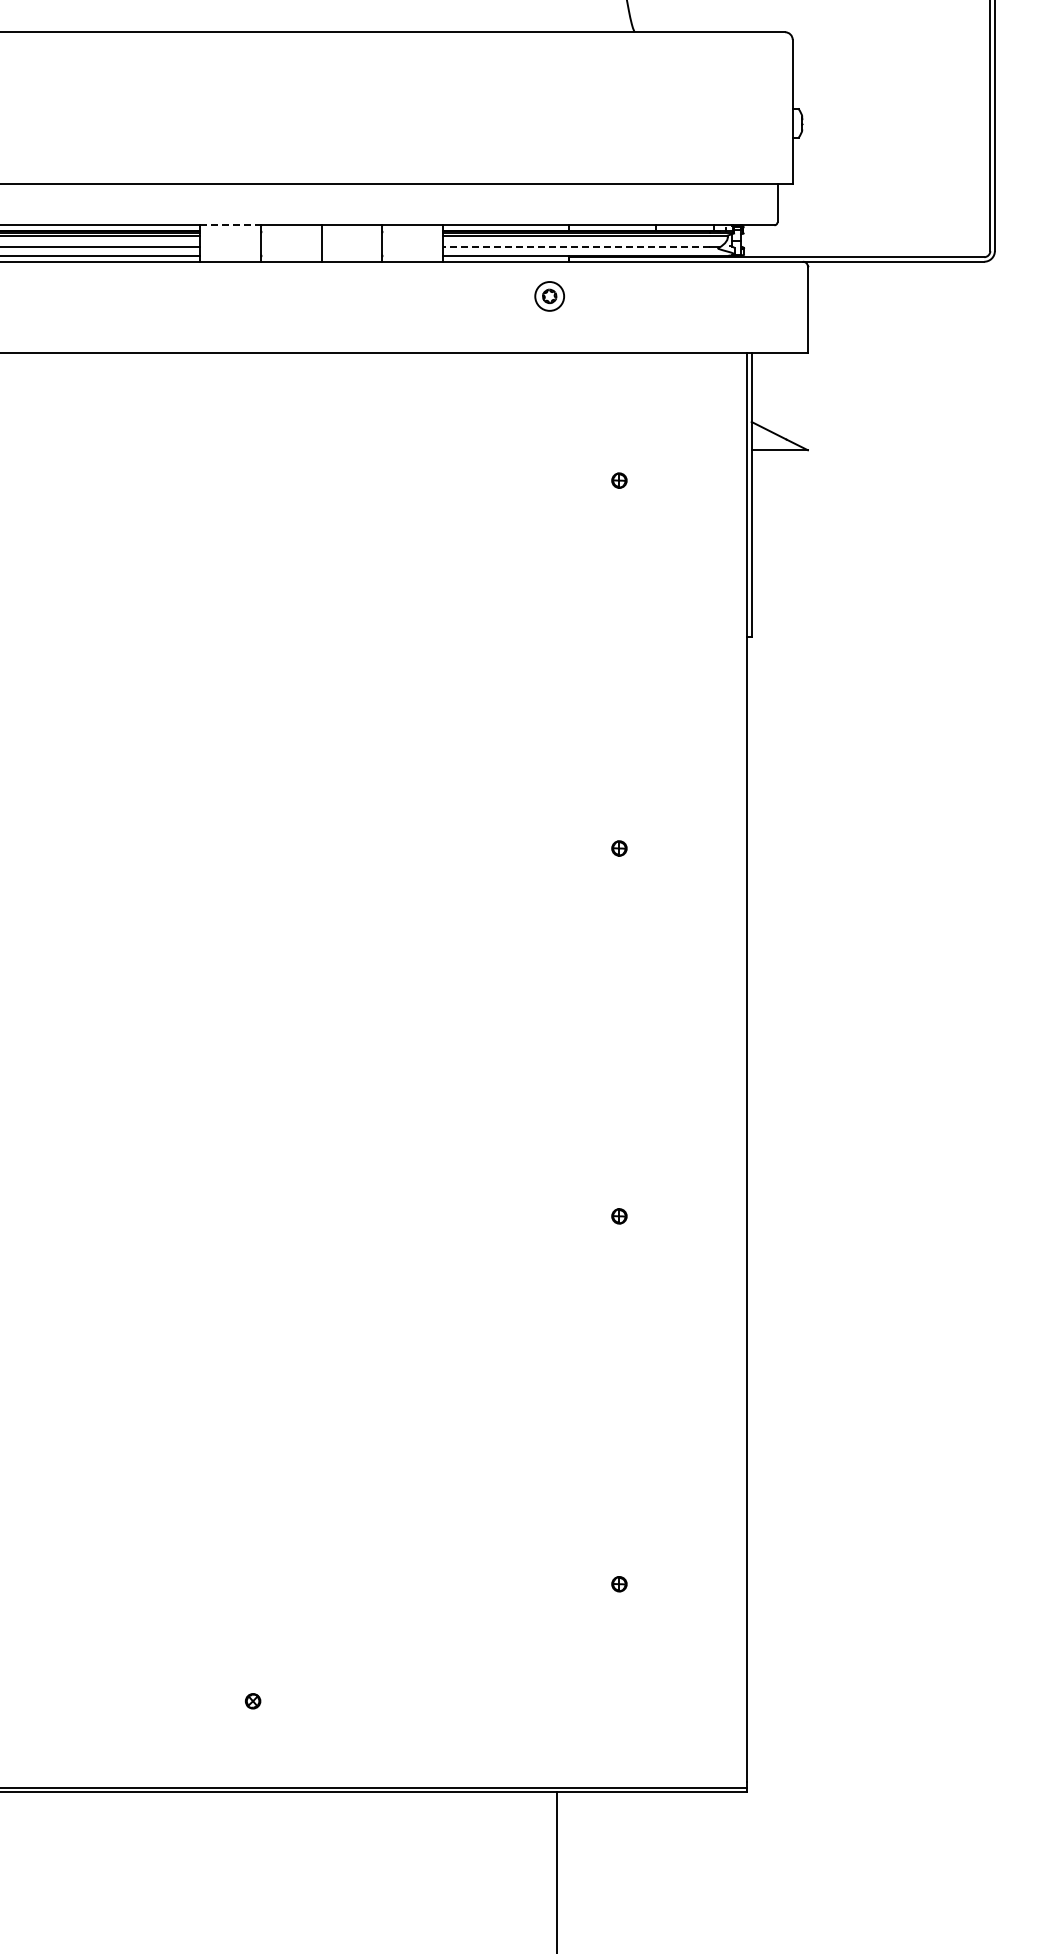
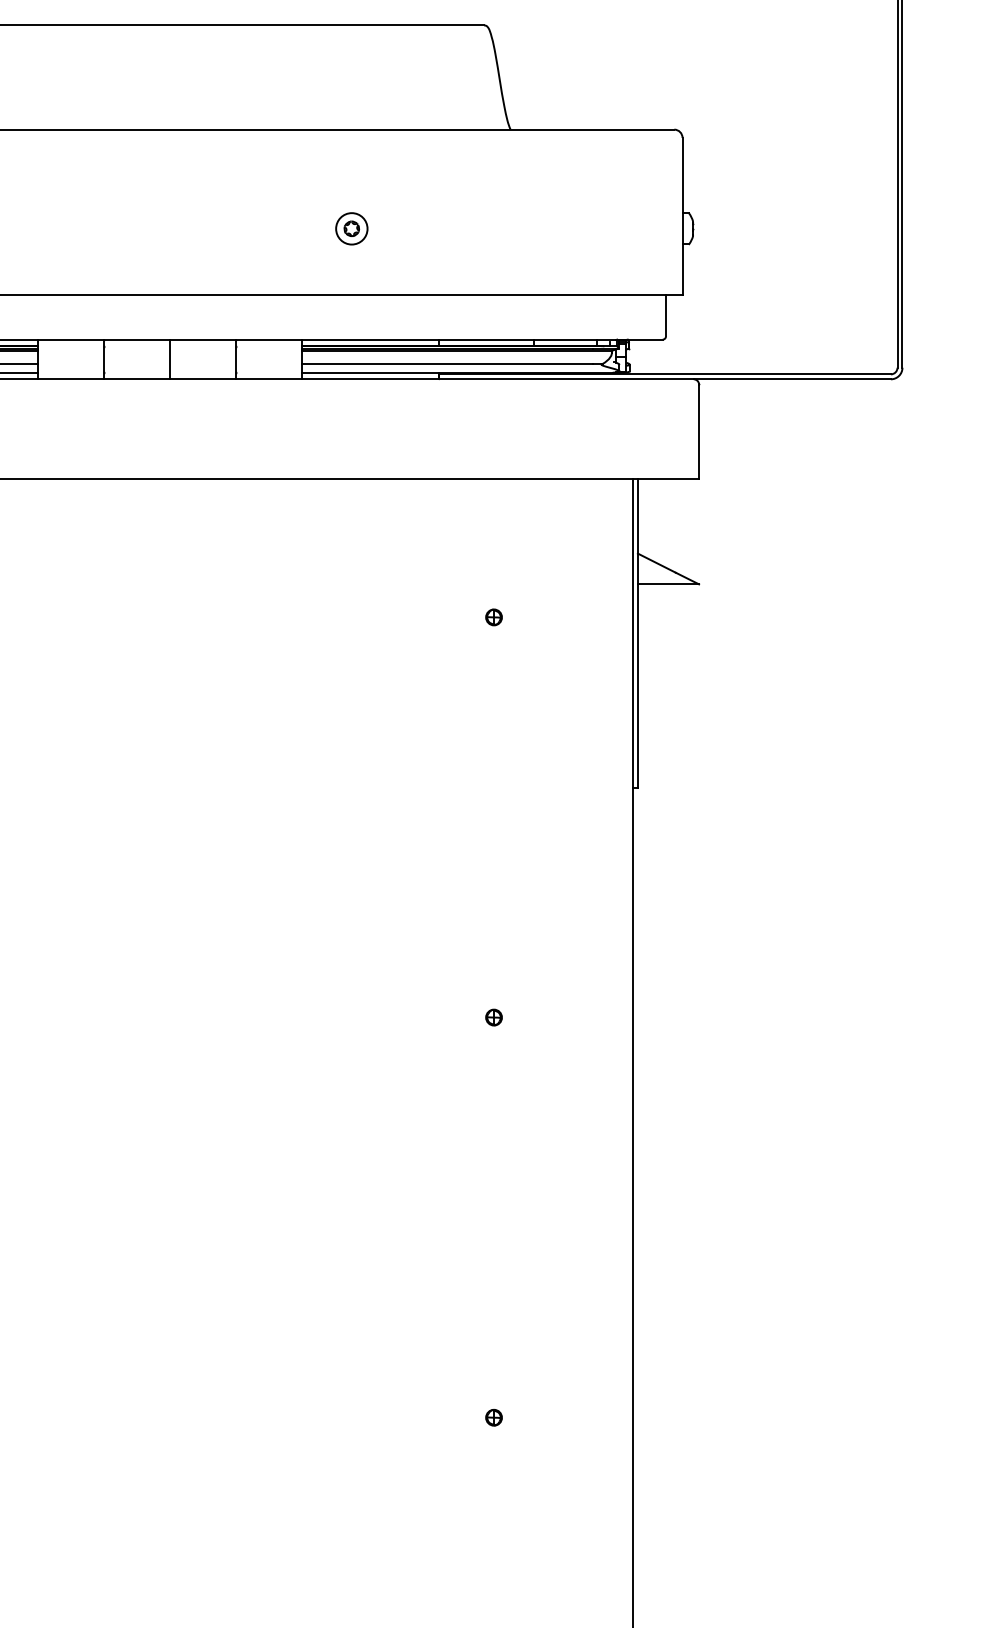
line: (230, 225) -> (70, 339), dashed -> solid
line: (576, 247) -> (447, 363), dashed -> solid
part: (549, 296) -> (351, 228), moved

